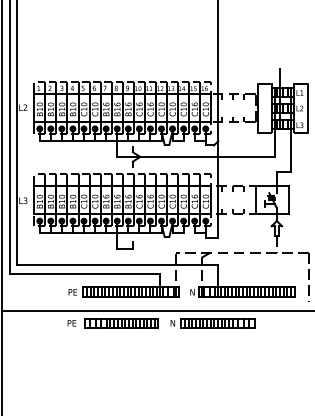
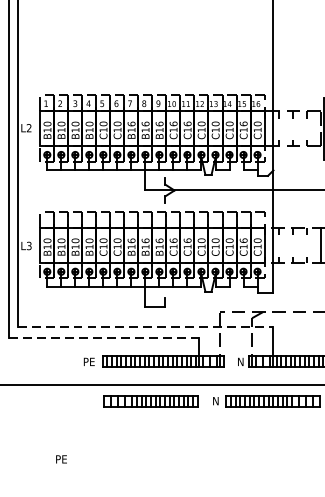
line: (117, 265) -> (145, 327), solid -> dashed
line: (84, 273) -> (103, 338), solid -> dashed
text: (71, 323) -> (60, 459), moved

